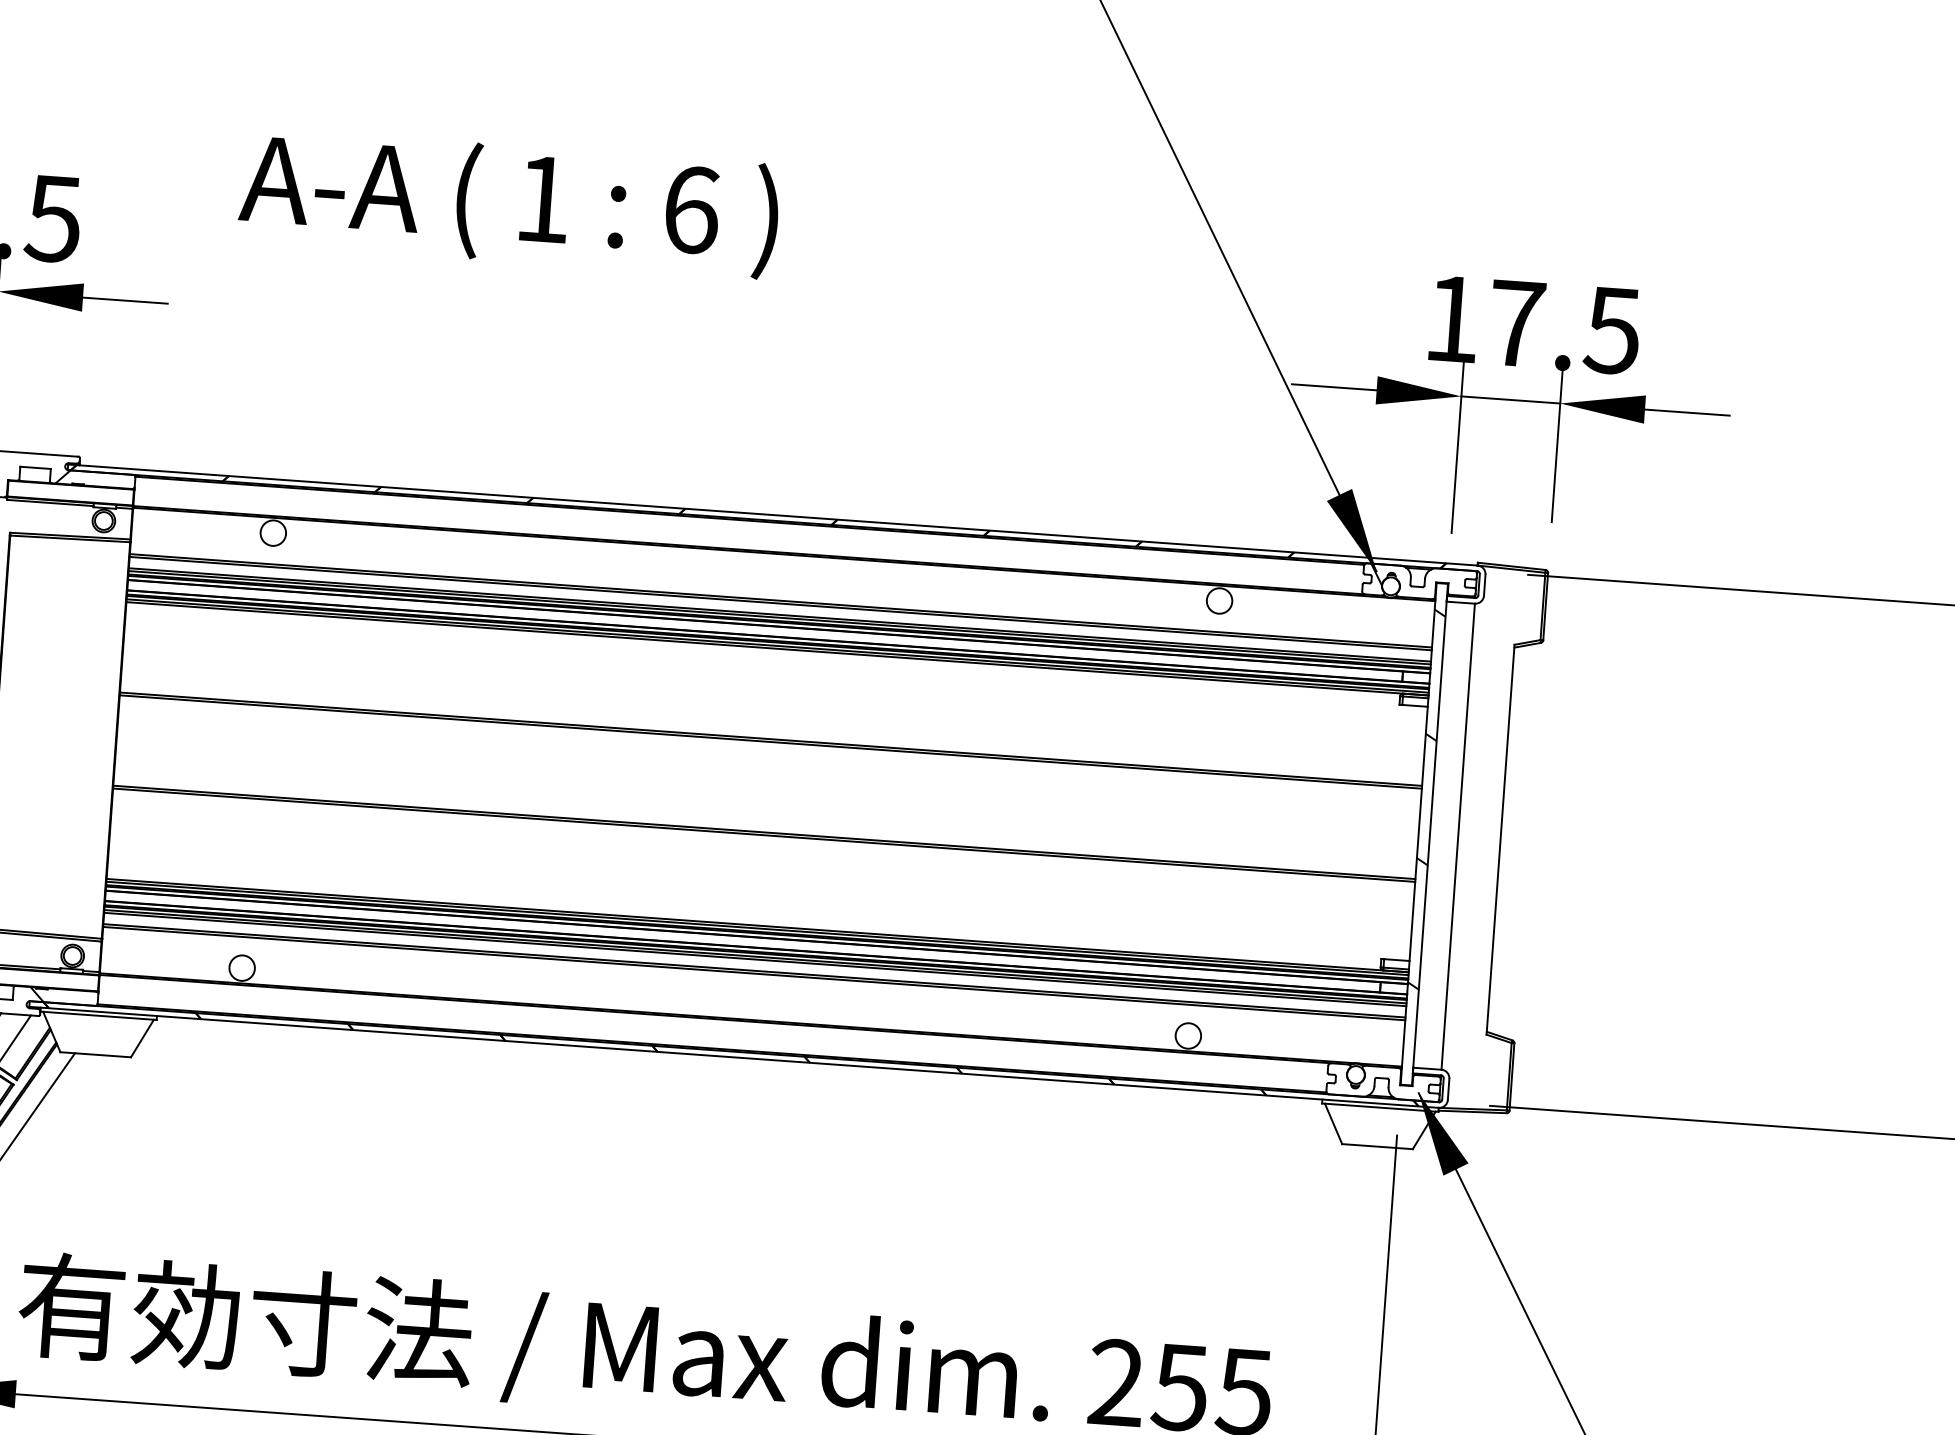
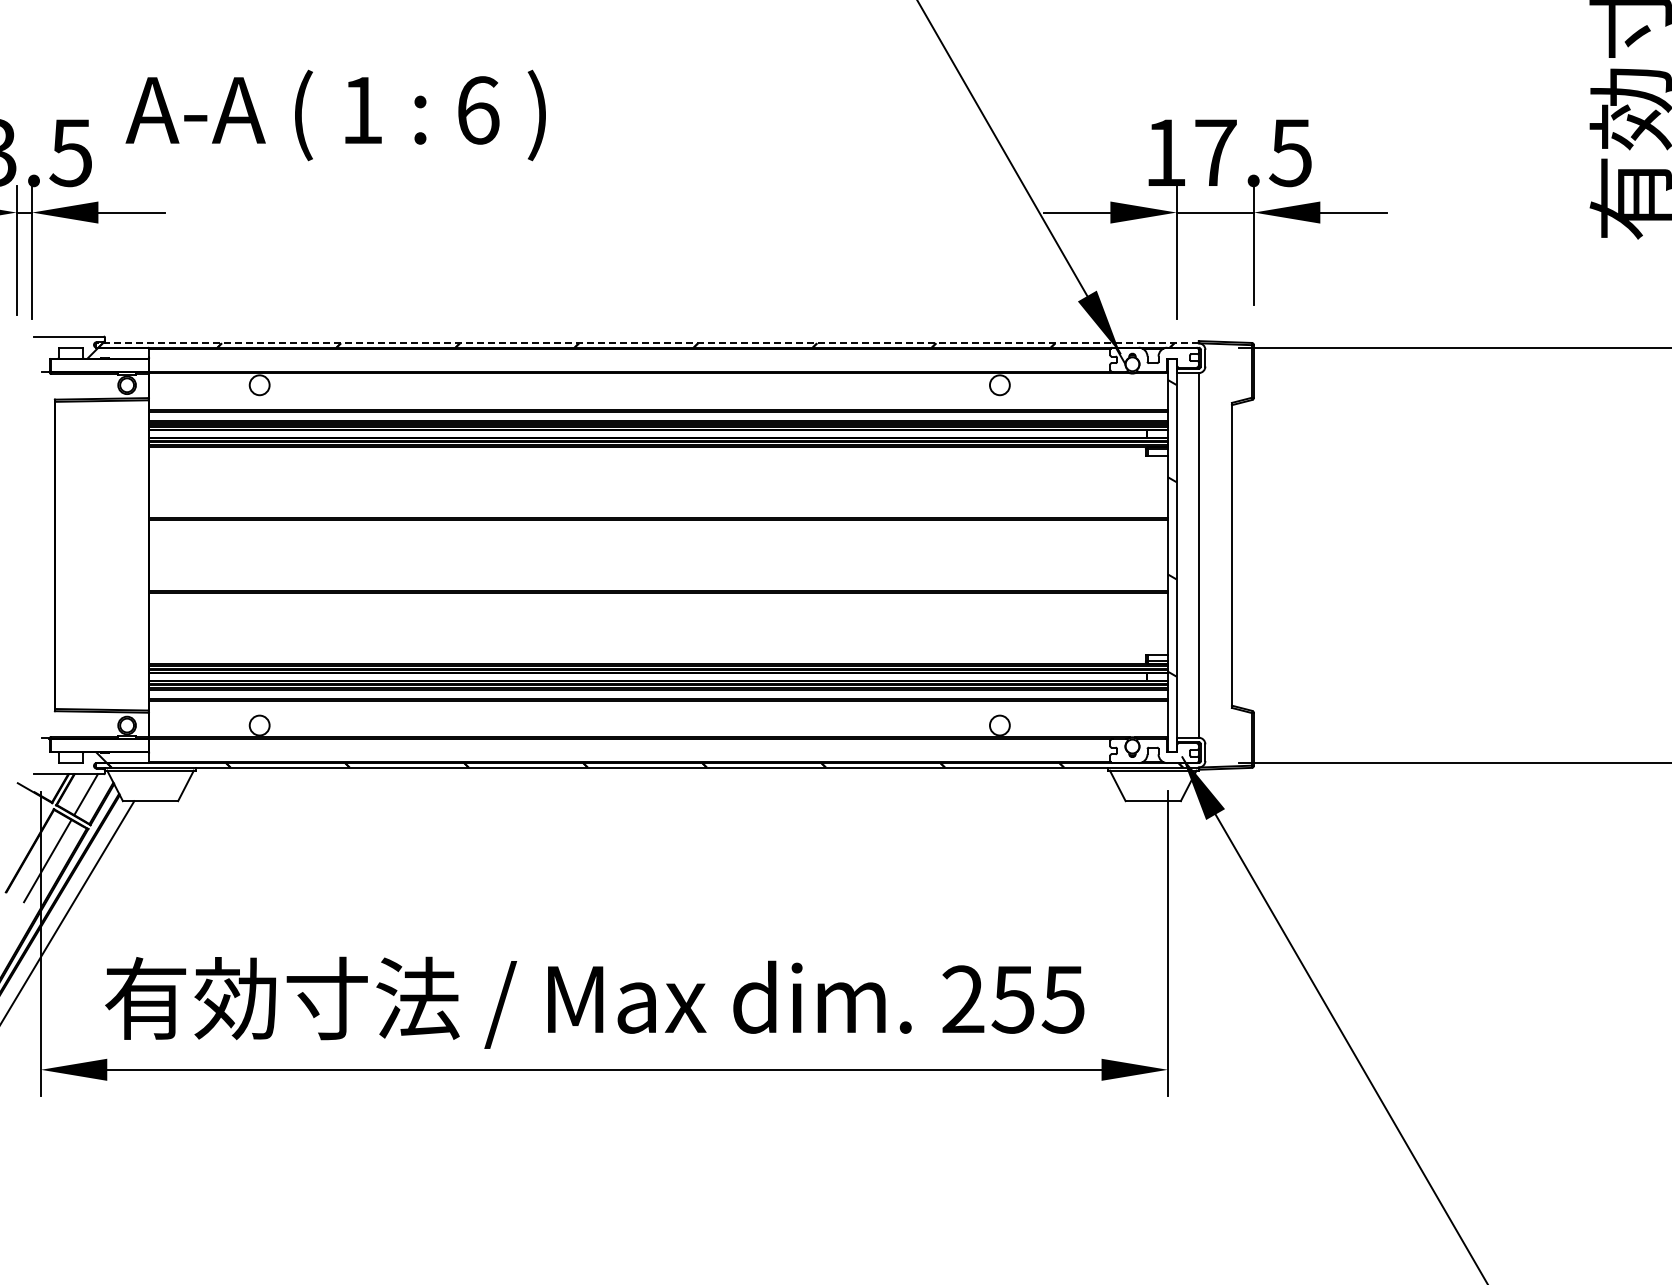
text: (508, 203) -> (335, 115), moved
line: (771, 515) -> (646, 343), solid -> dashed

